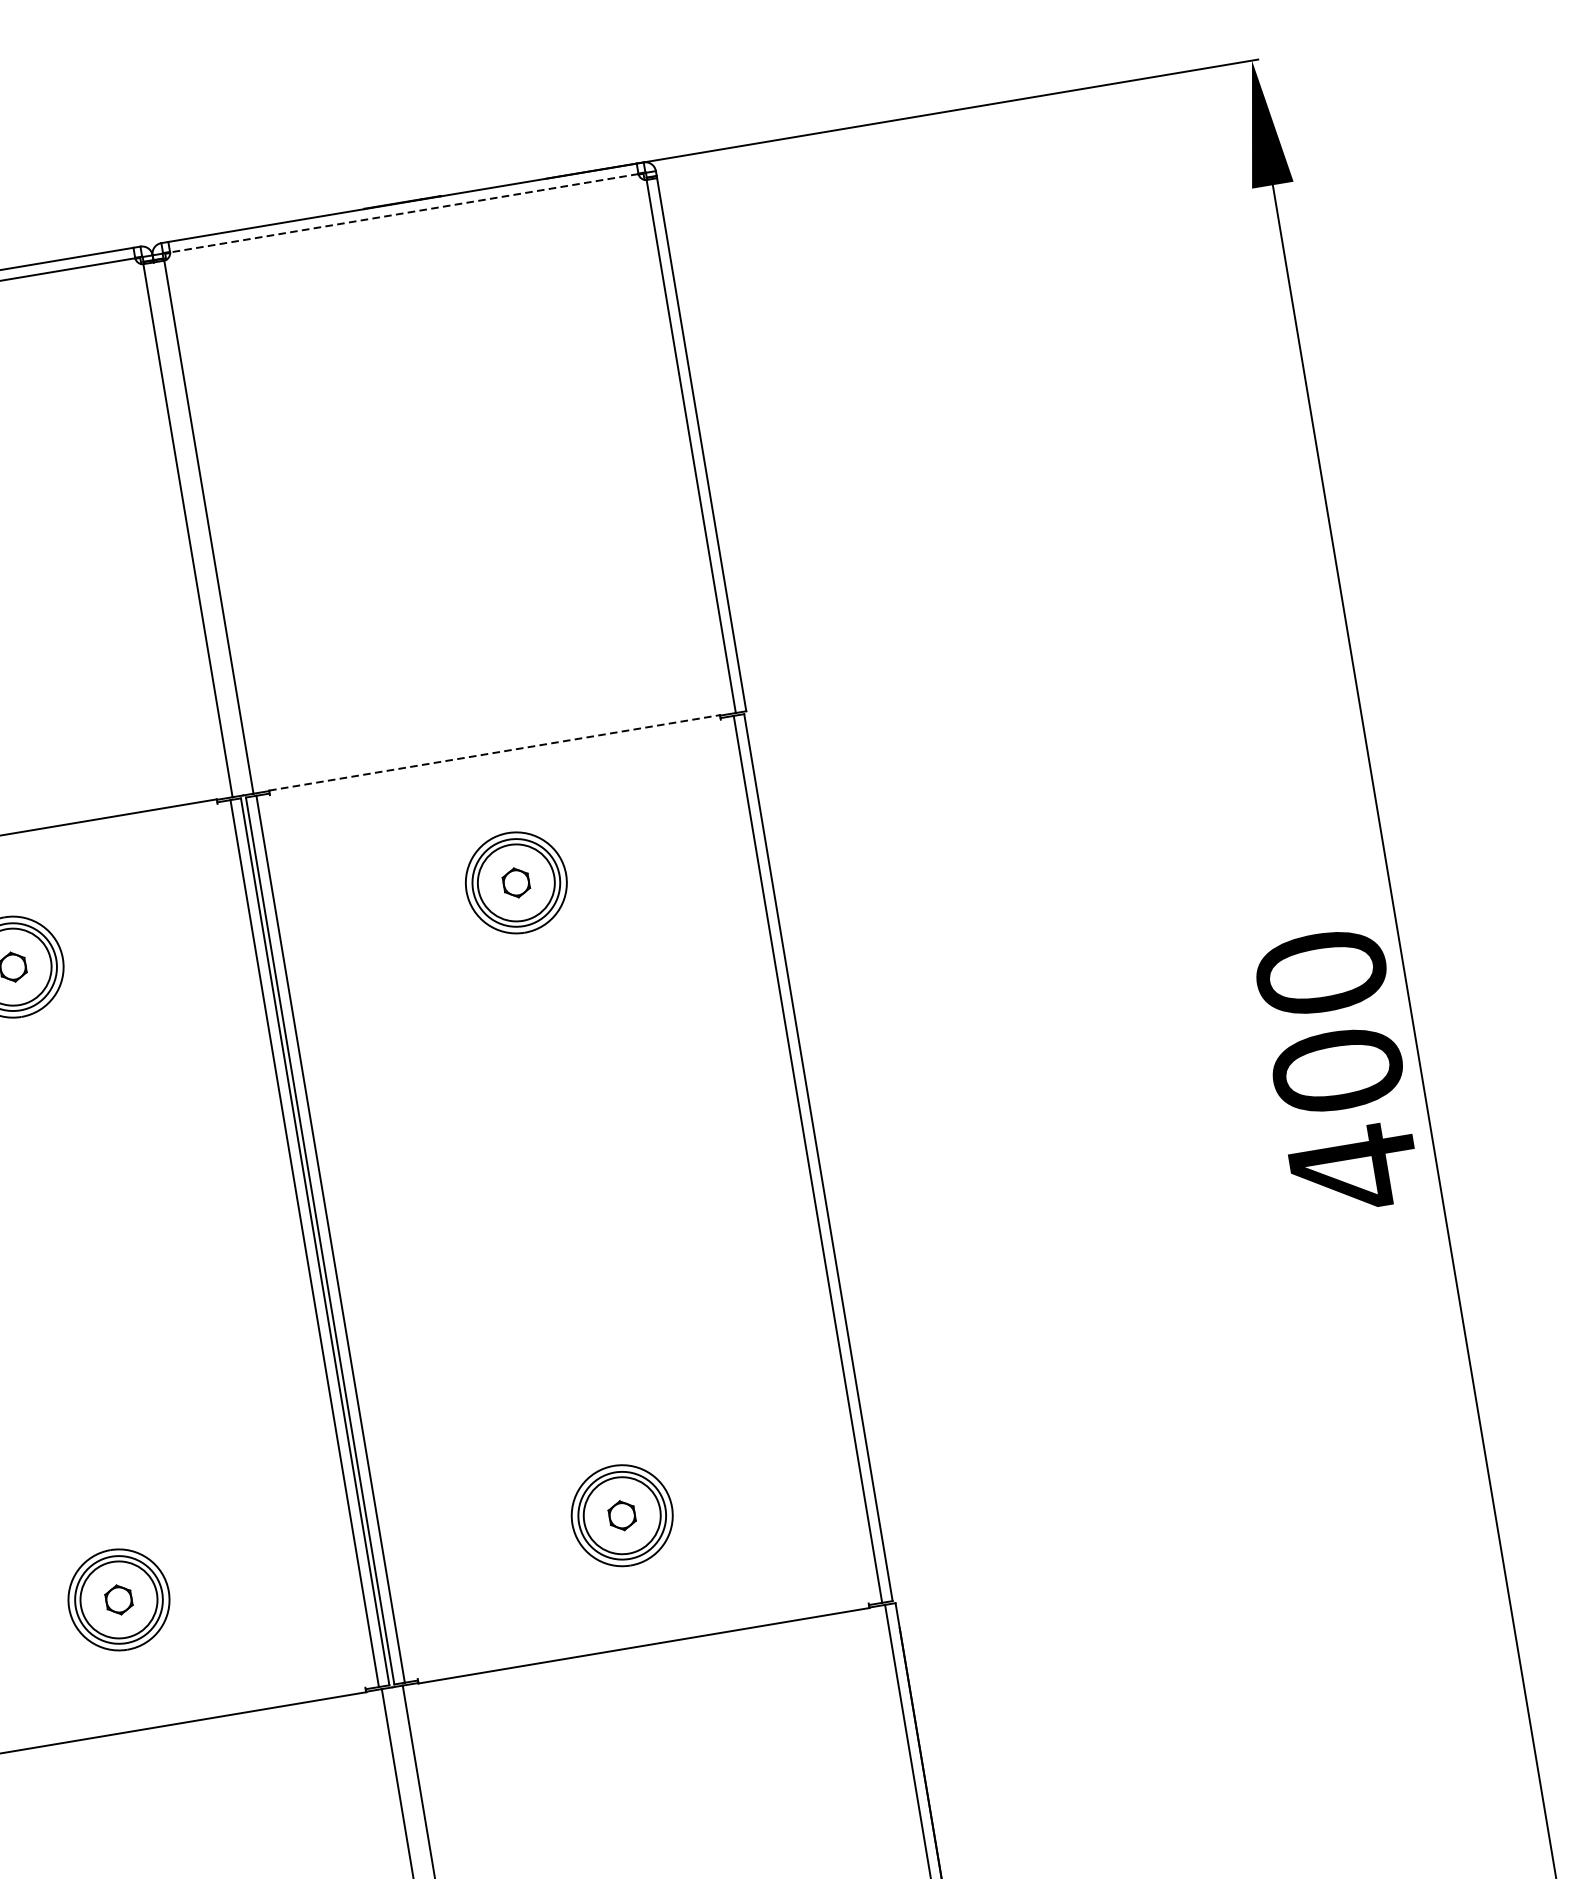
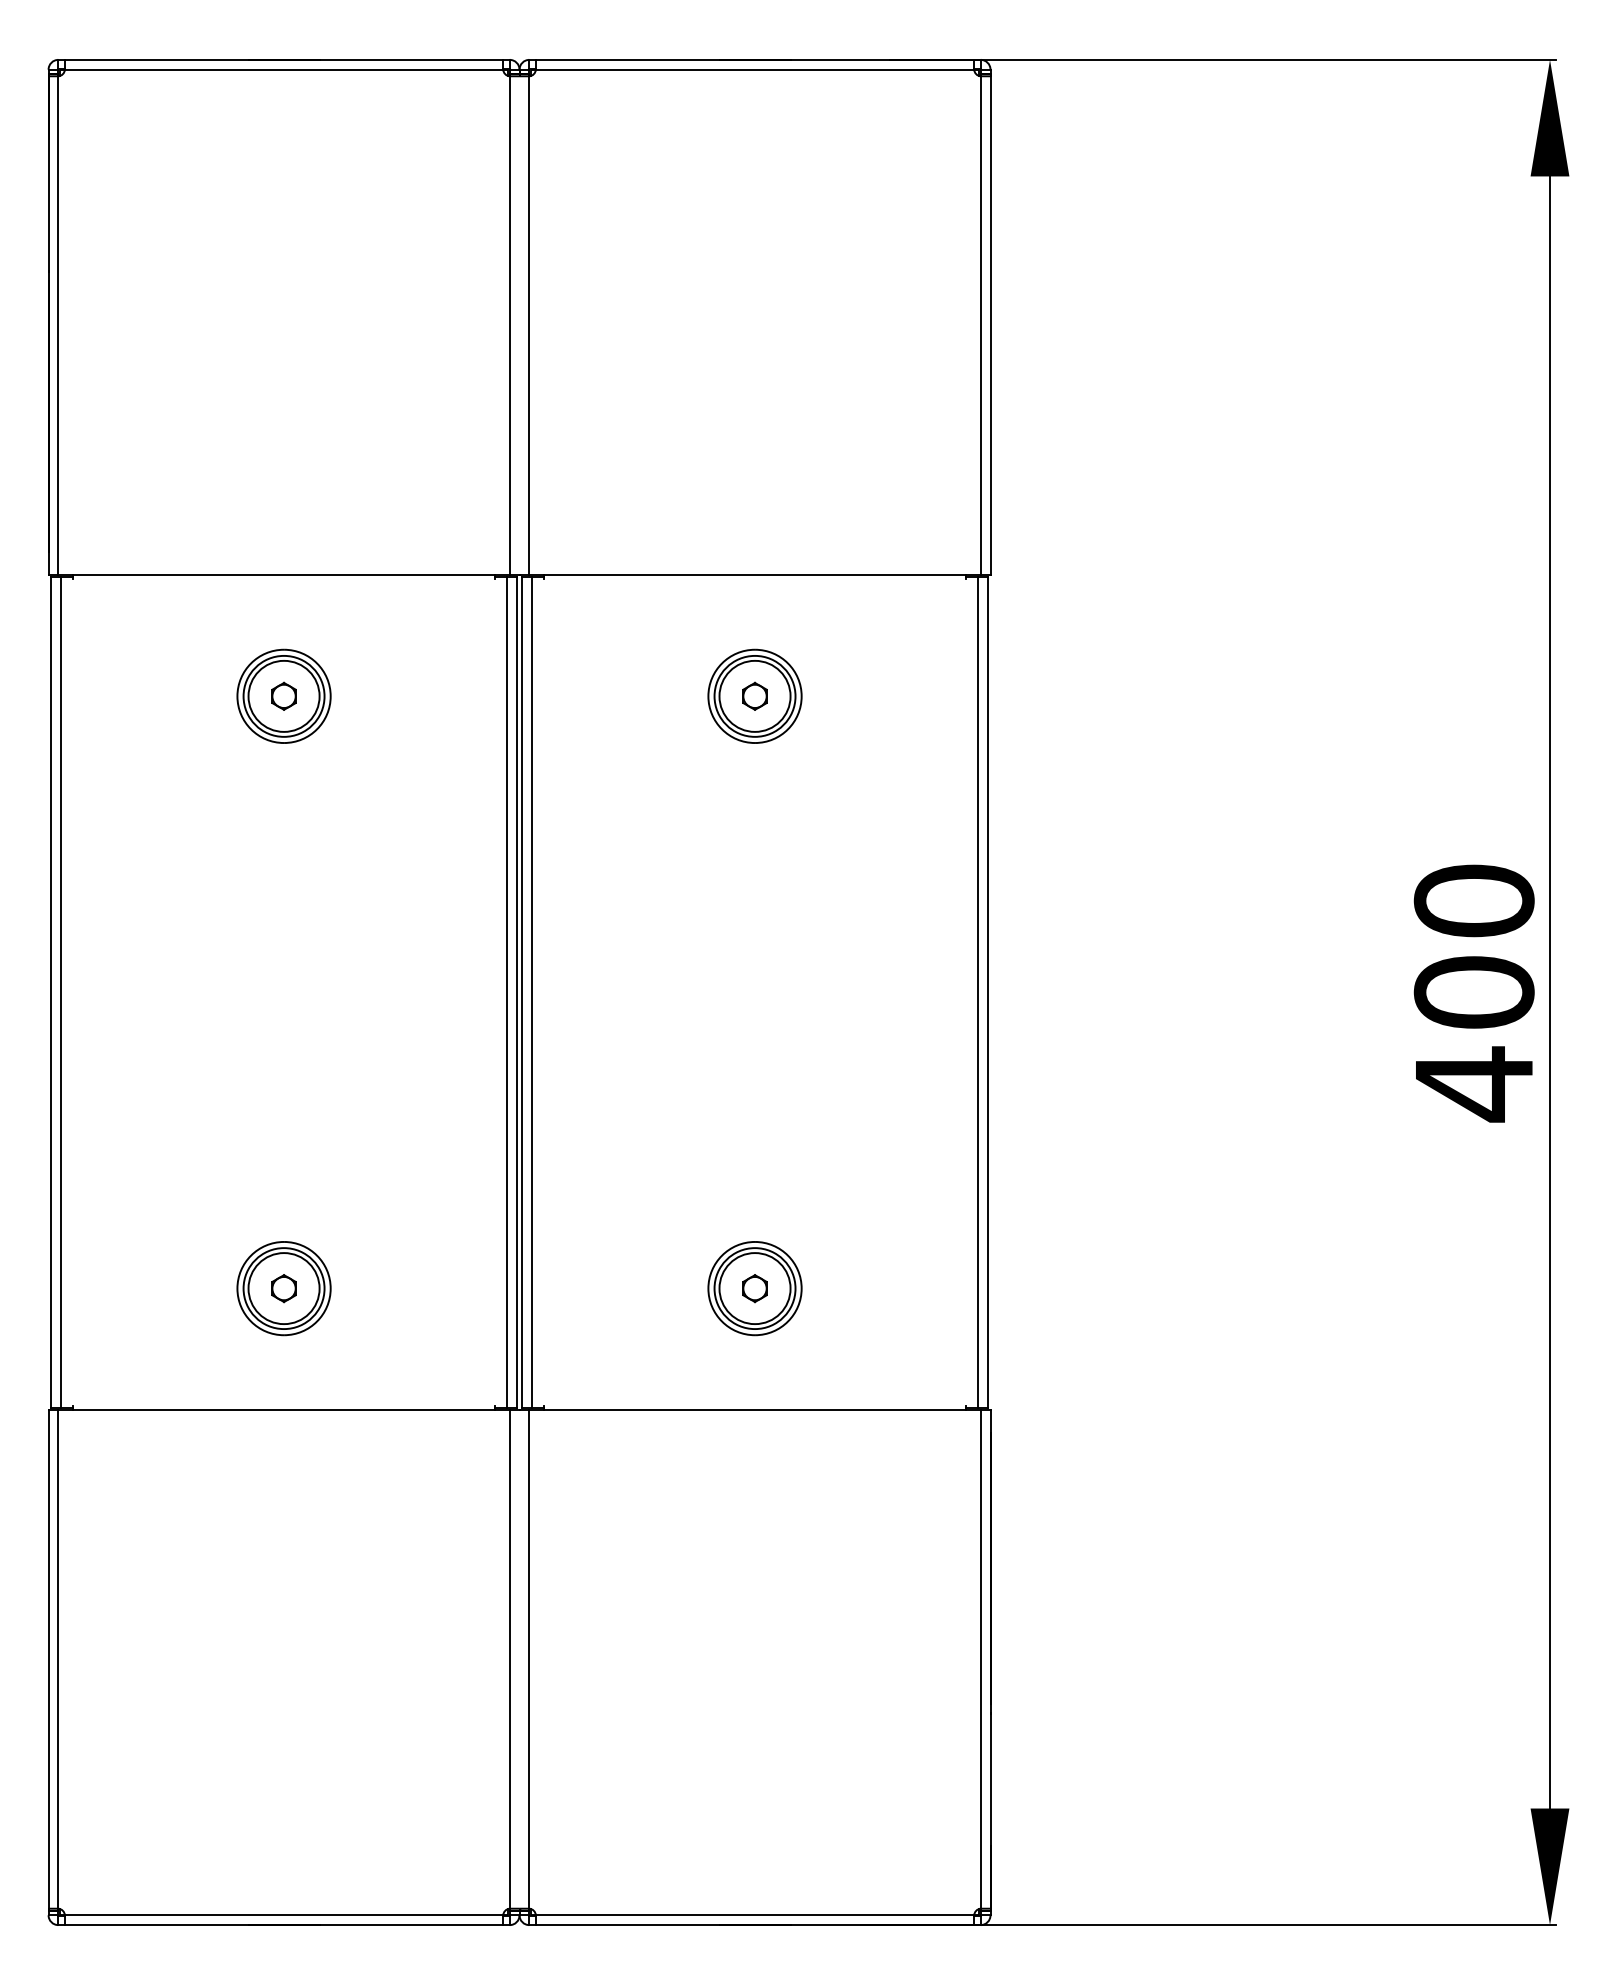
line: (403, 213) -> (754, 69), dashed -> solid
line: (495, 752) -> (755, 574), dashed -> solid

